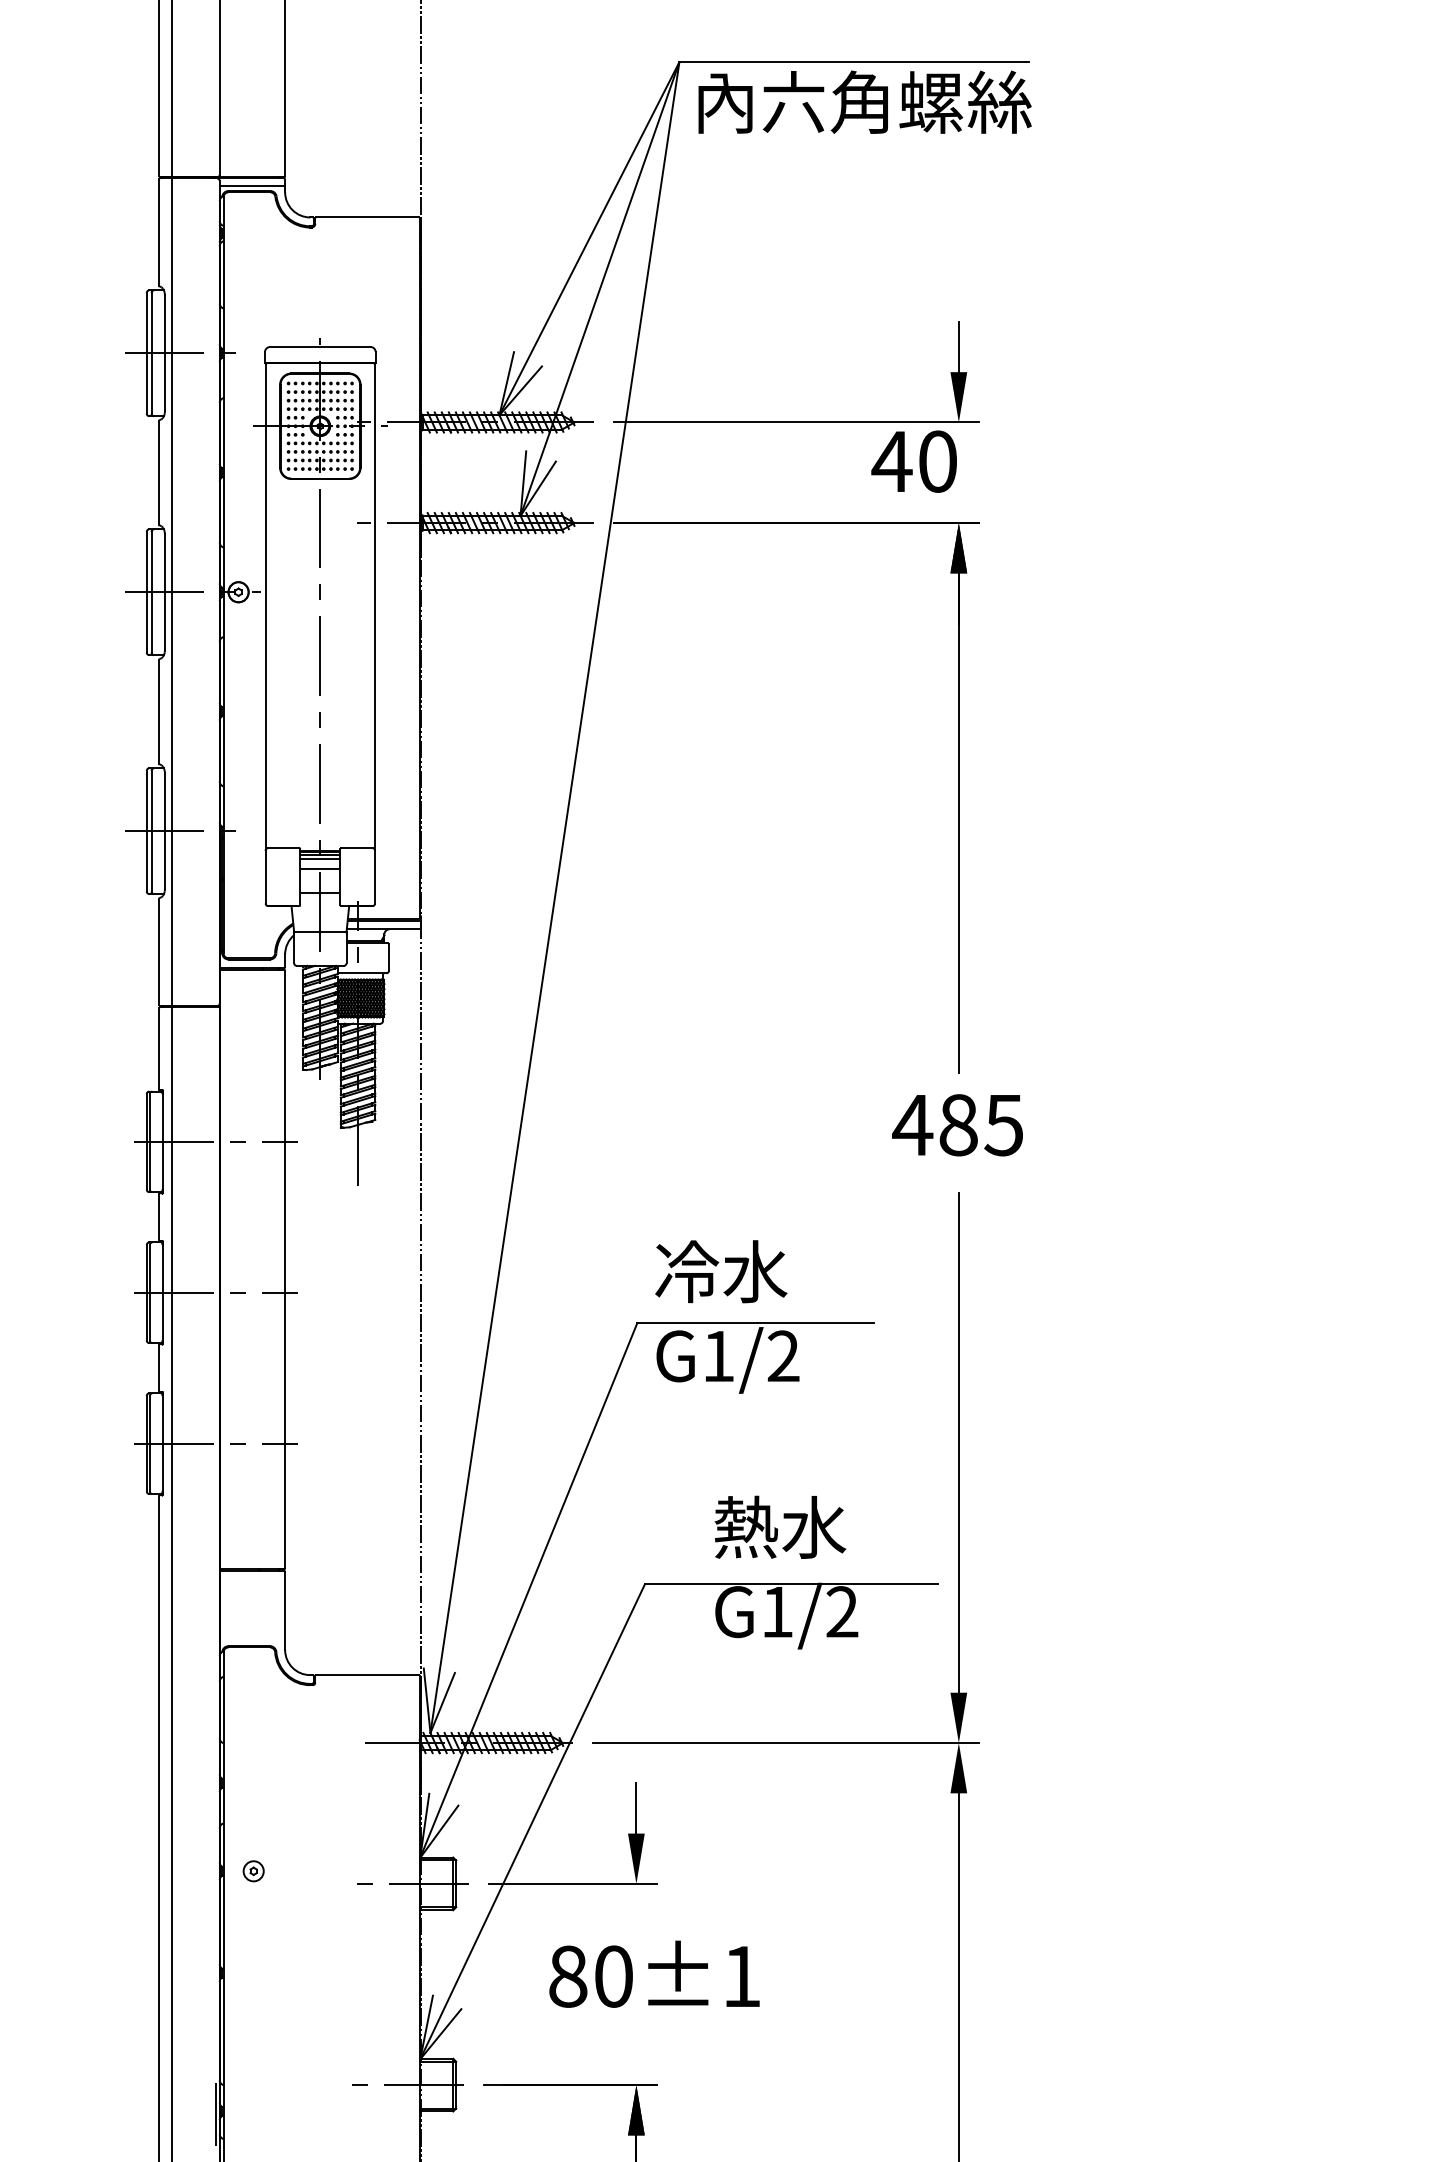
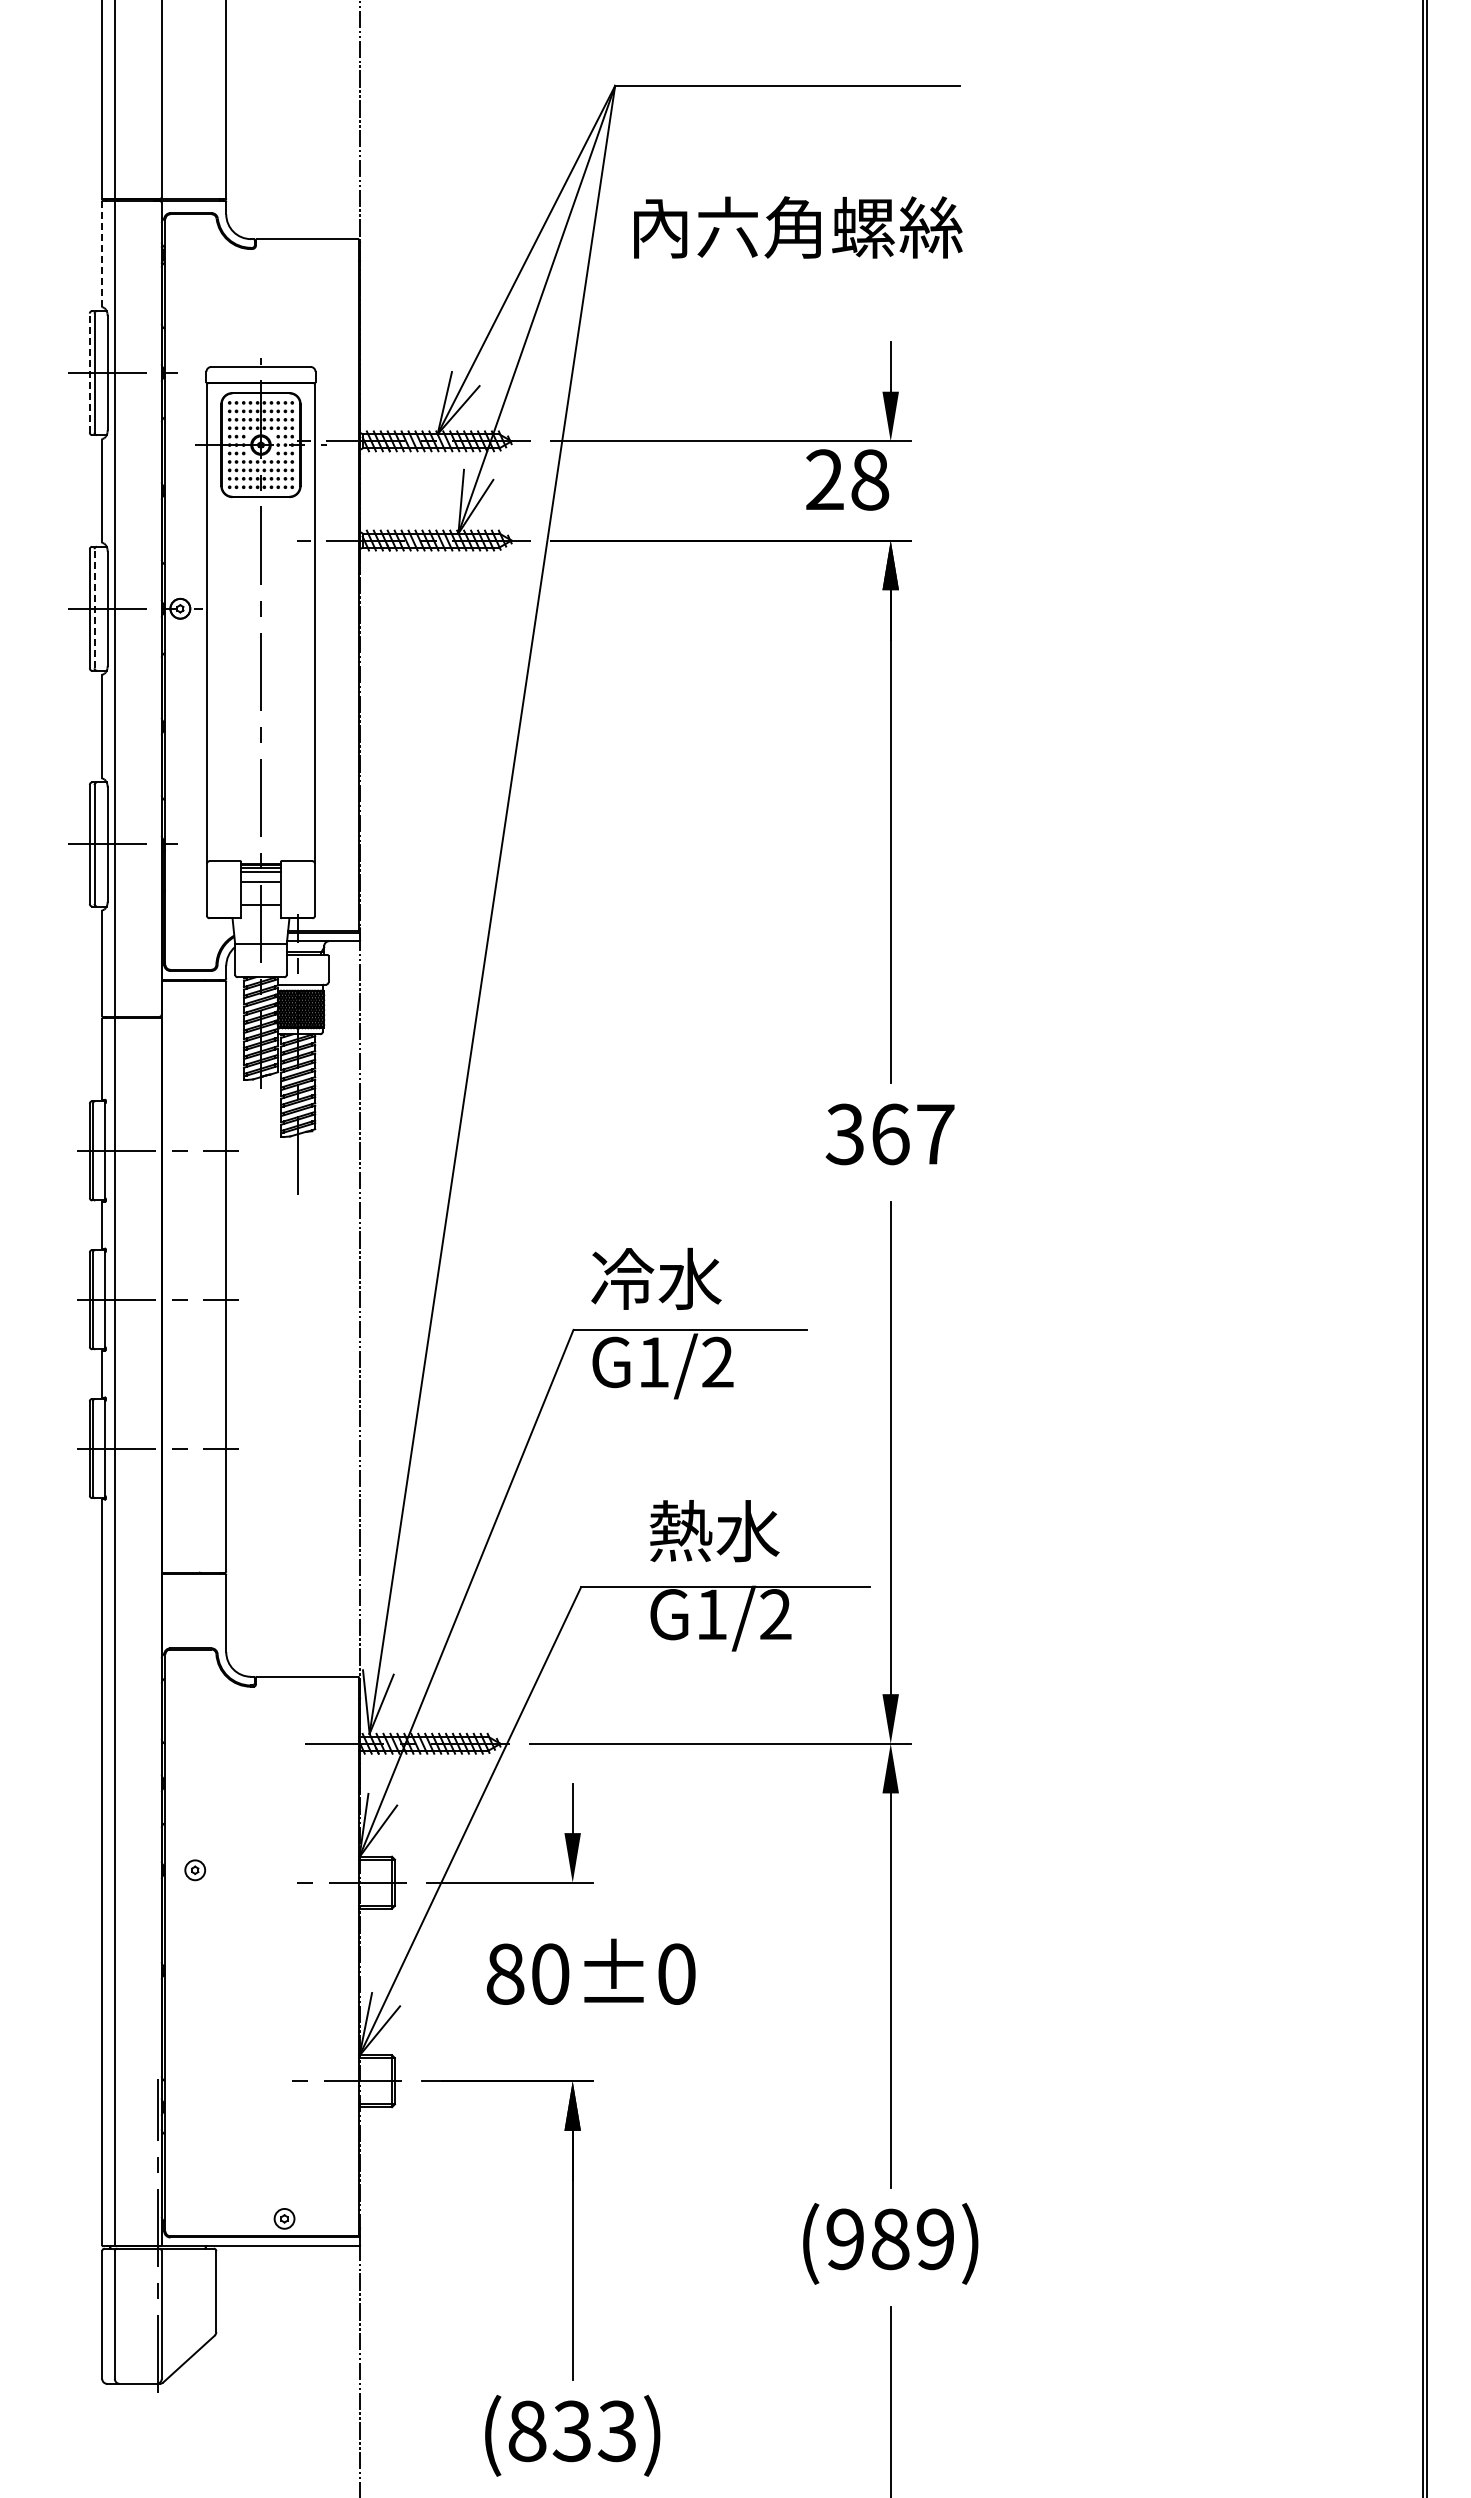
text: (865, 102) -> (798, 227), moved
line: (251, 186) -> (193, 208), removed
line: (159, 233) -> (102, 254), solid -> dashed
line: (146, 353) -> (89, 373), solid -> dashed
text: (913, 461) -> (846, 479), 40 -> 28
line: (151, 591) -> (94, 608), solid -> dashed
text: (957, 1125) -> (889, 1134), 485 -> 367
text: (741, 1975) -> (676, 1973), 80±1 -> 80±0

